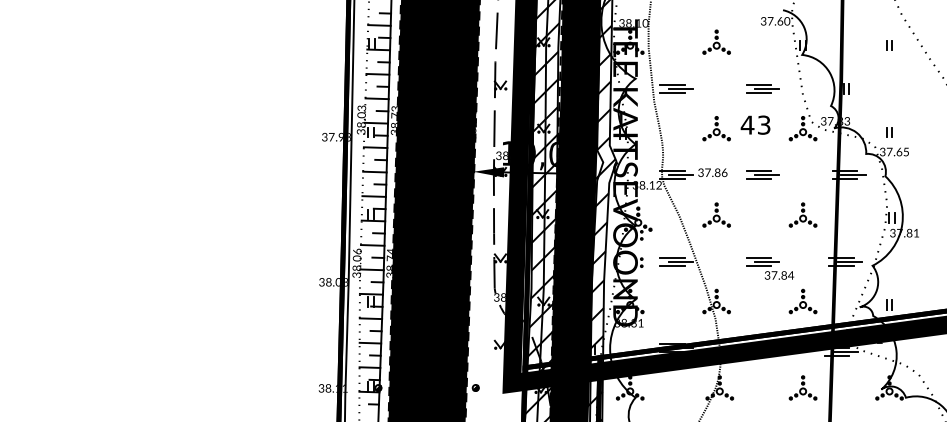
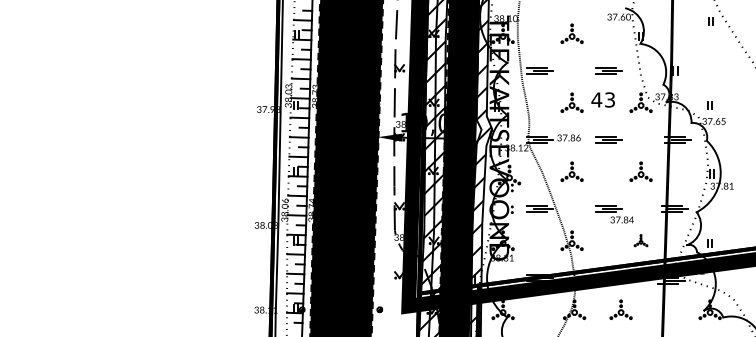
part: (888, 45) -> (710, 21), moved
part: (802, 301) -> (640, 240), size x0.6
part: (802, 387) -> (620, 309), moved

